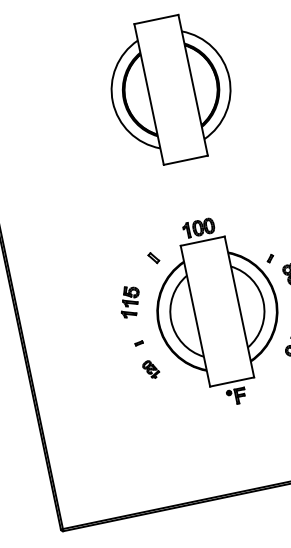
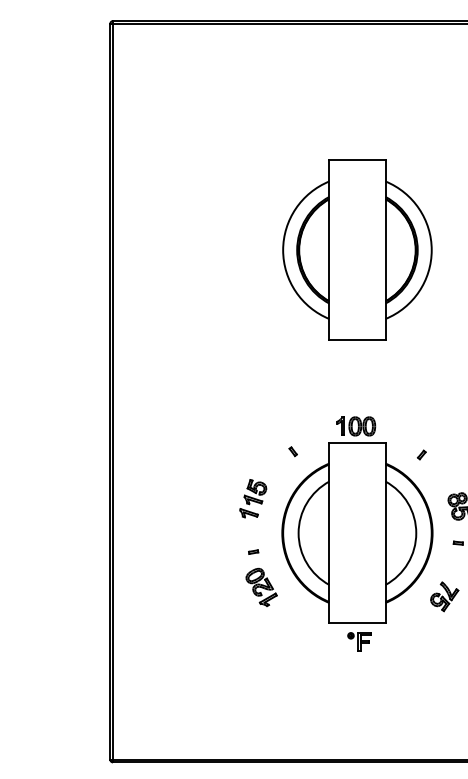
part: (153, 258) -> (292, 451), size x0.62
part: (270, 258) -> (421, 454), moved
part: (150, 369) -> (261, 586), size x1.67

